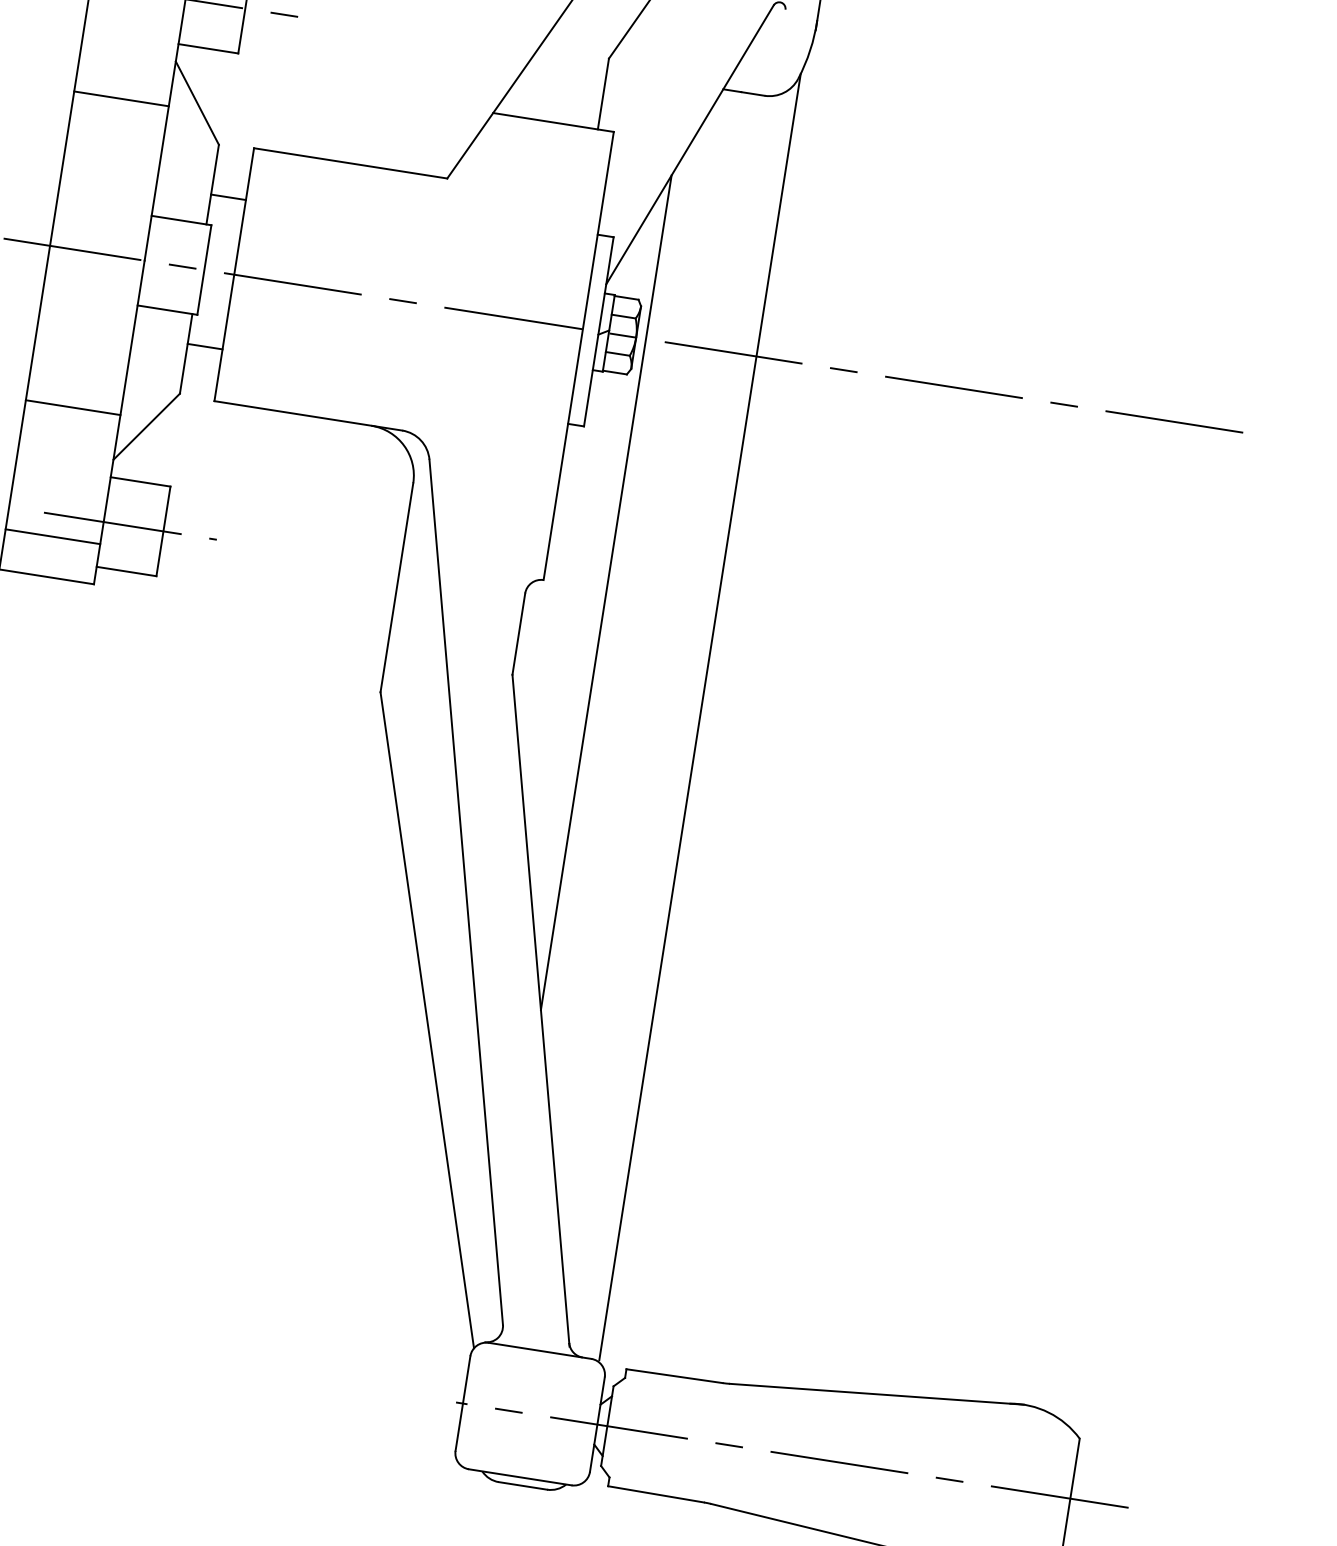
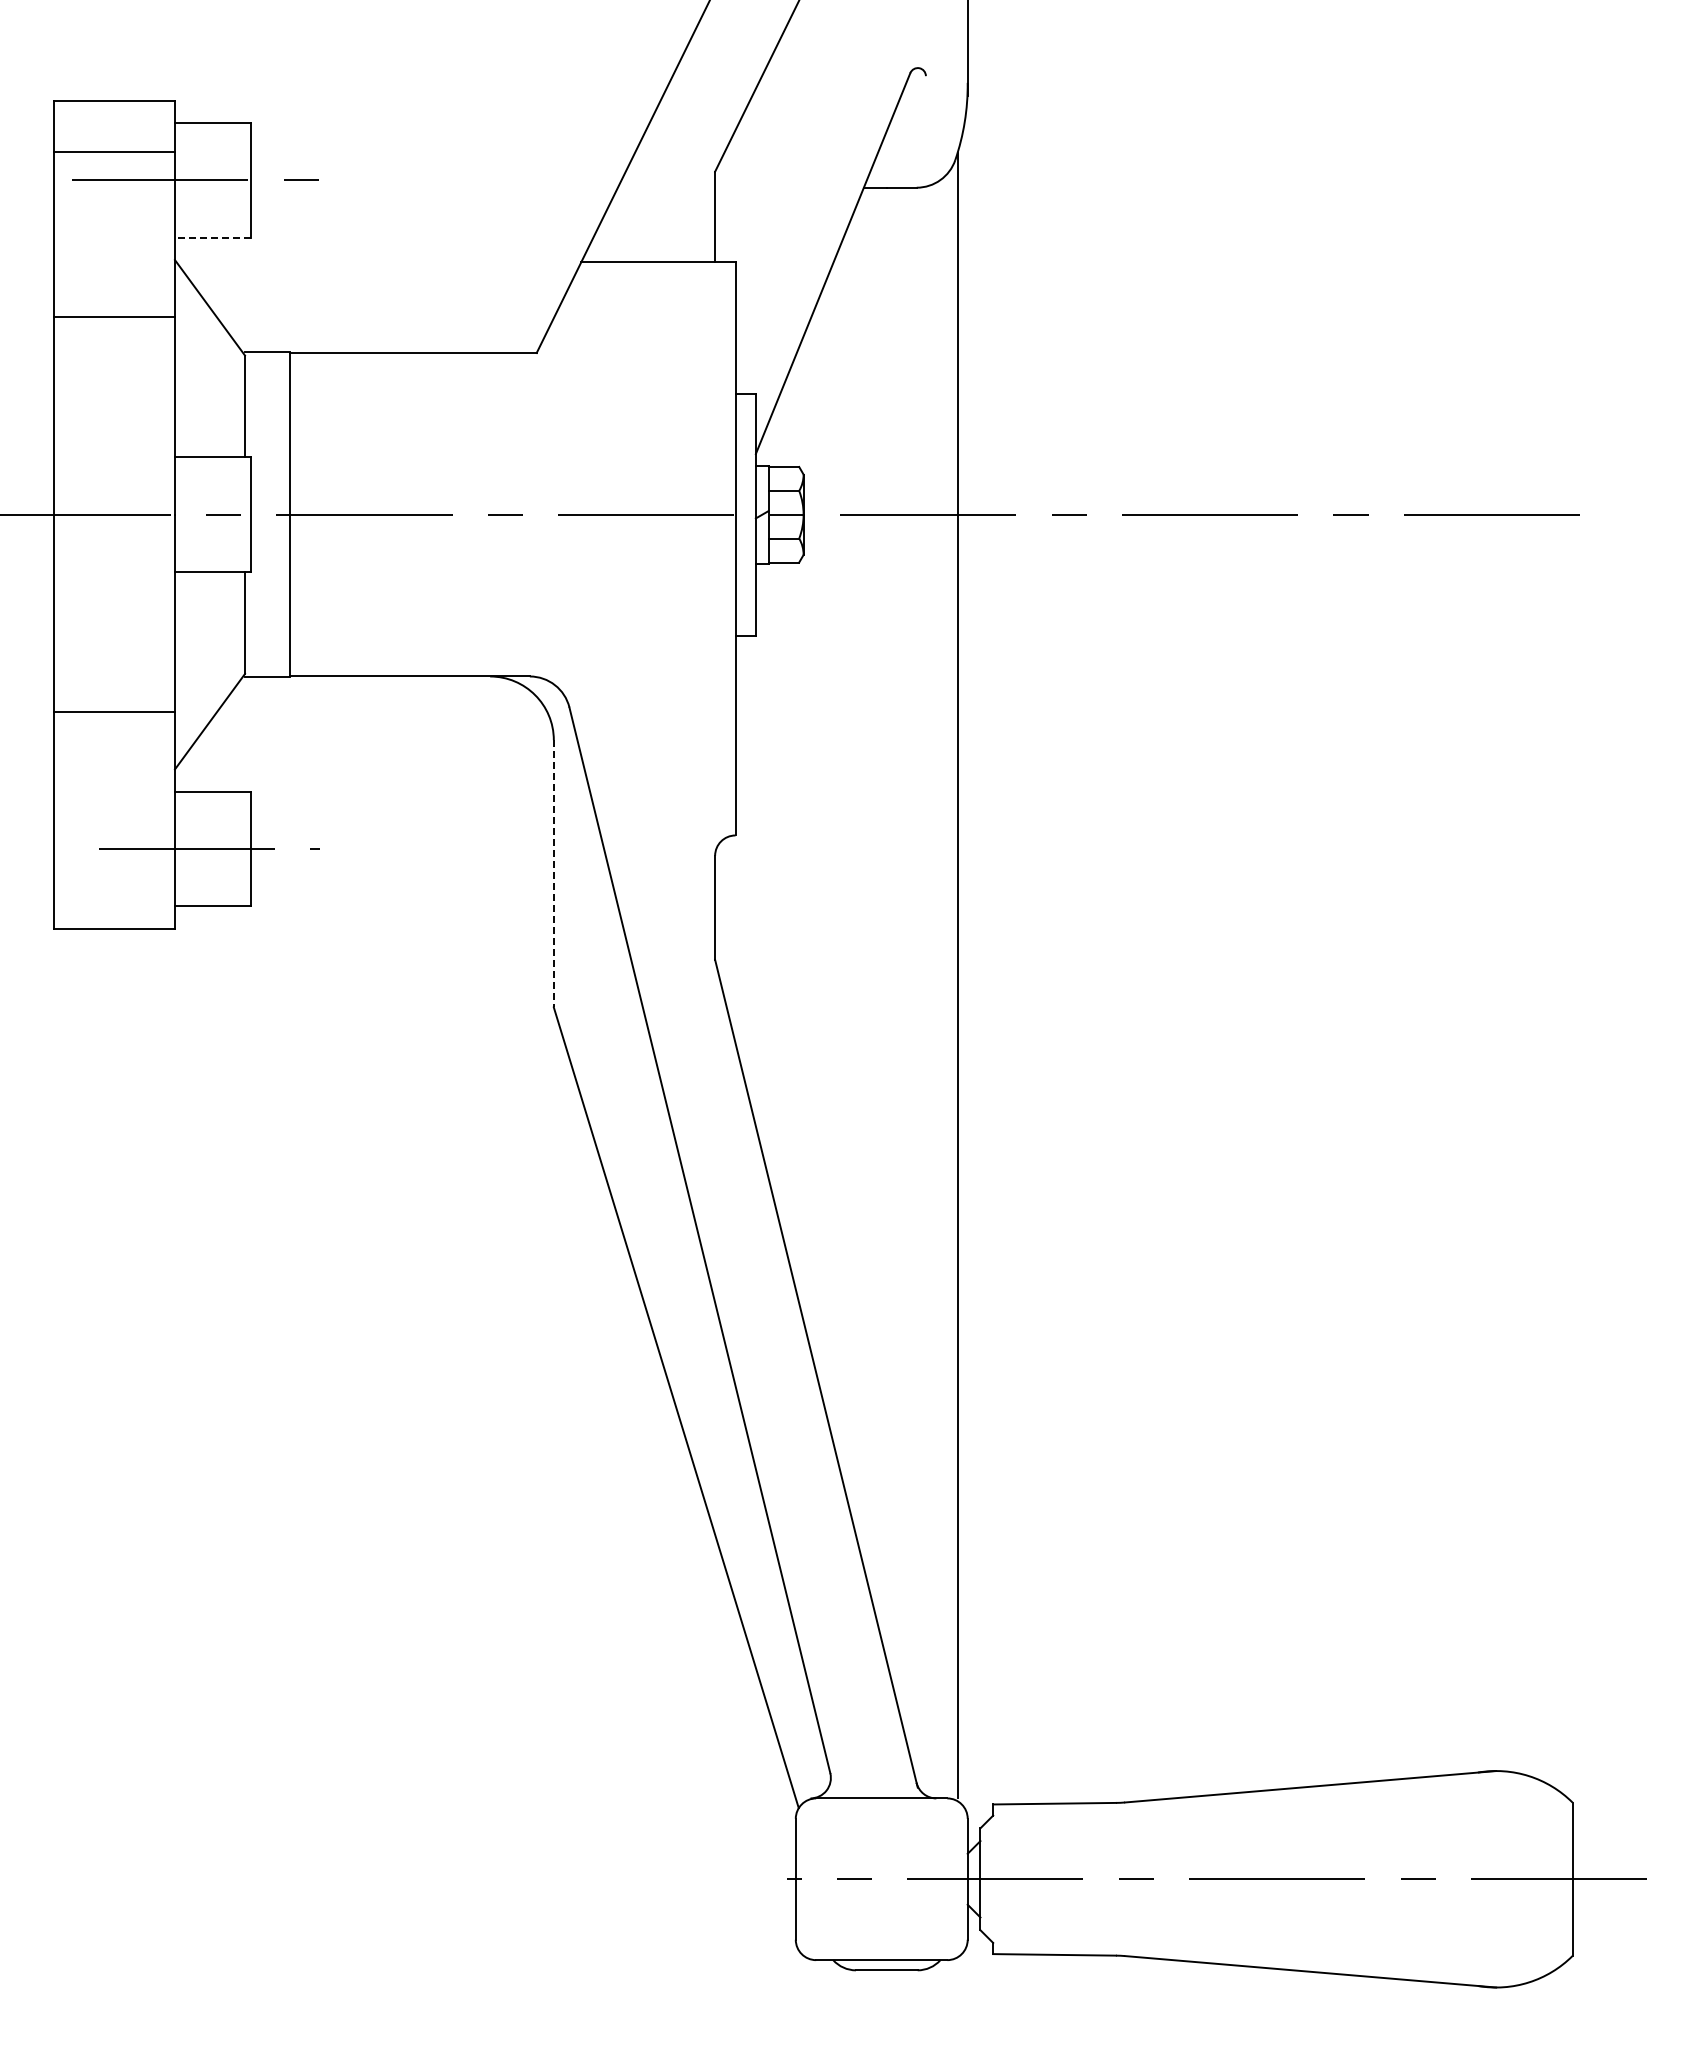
line: (207, 48) -> (212, 237), solid -> dashed
line: (228, 197) -> (267, 352), moved
line: (205, 346) -> (267, 677), moved
line: (52, 536) -> (114, 877), removed
line: (396, 587) -> (553, 873), solid -> dashed
line: (606, 592) -> (816, 838), removed

